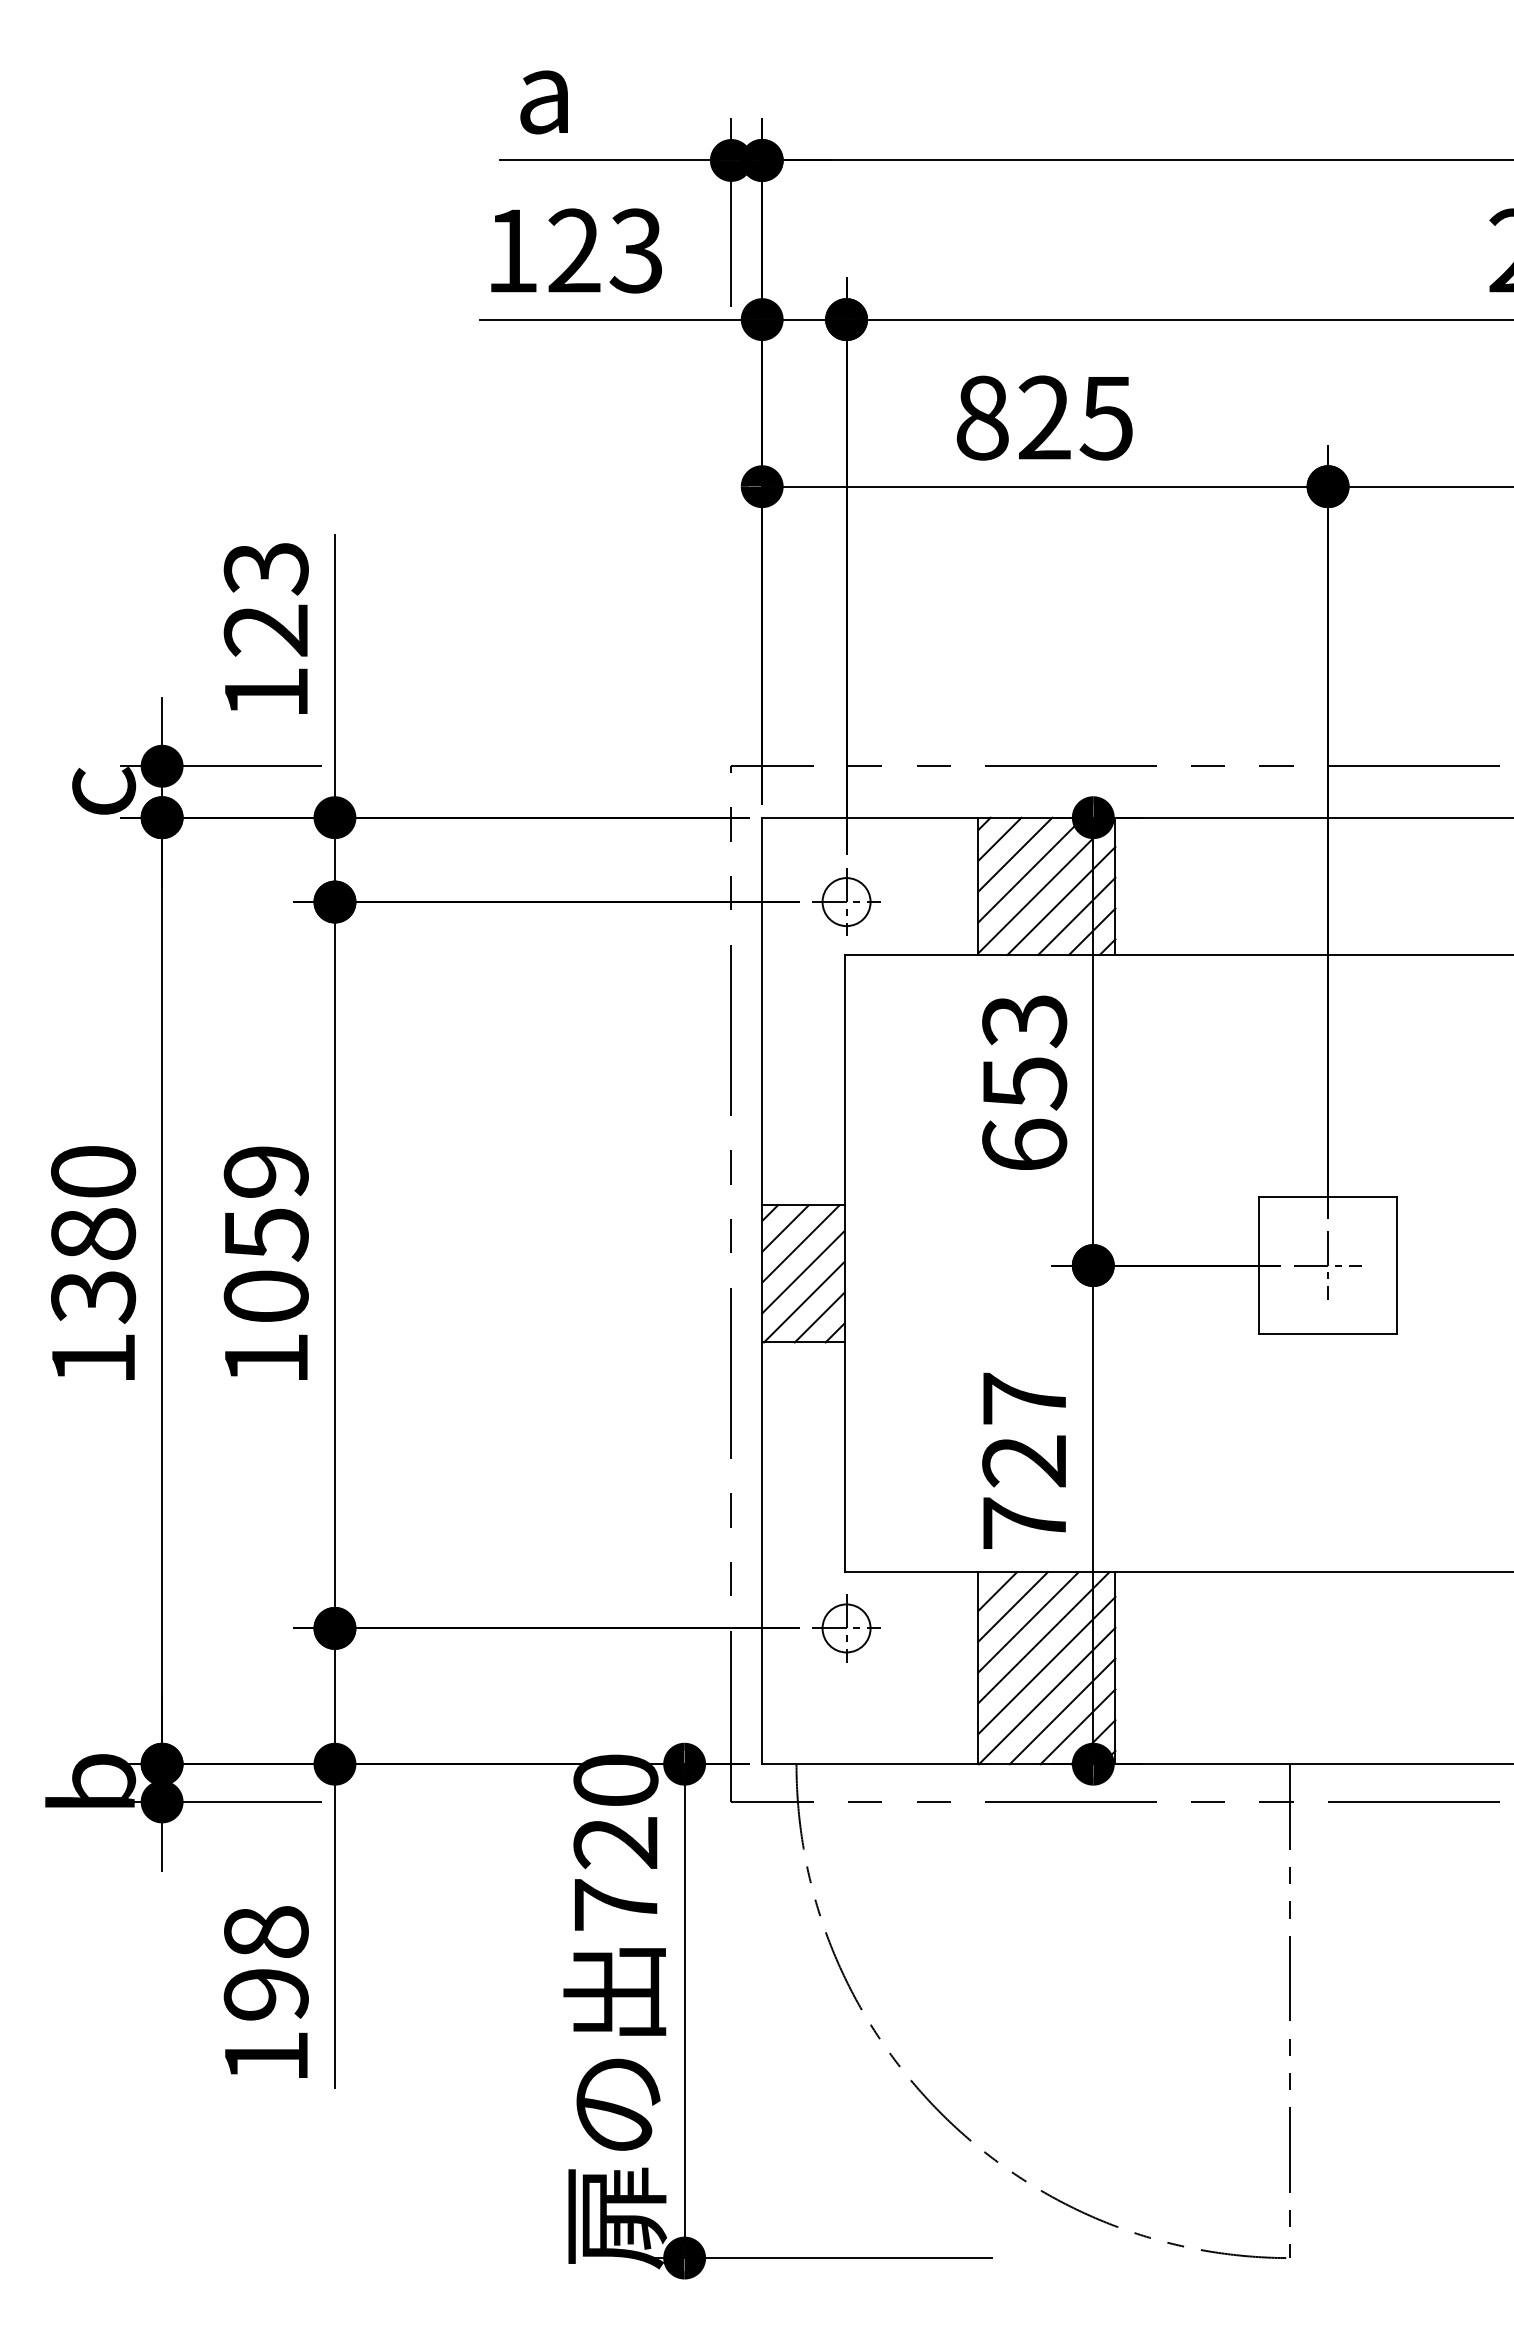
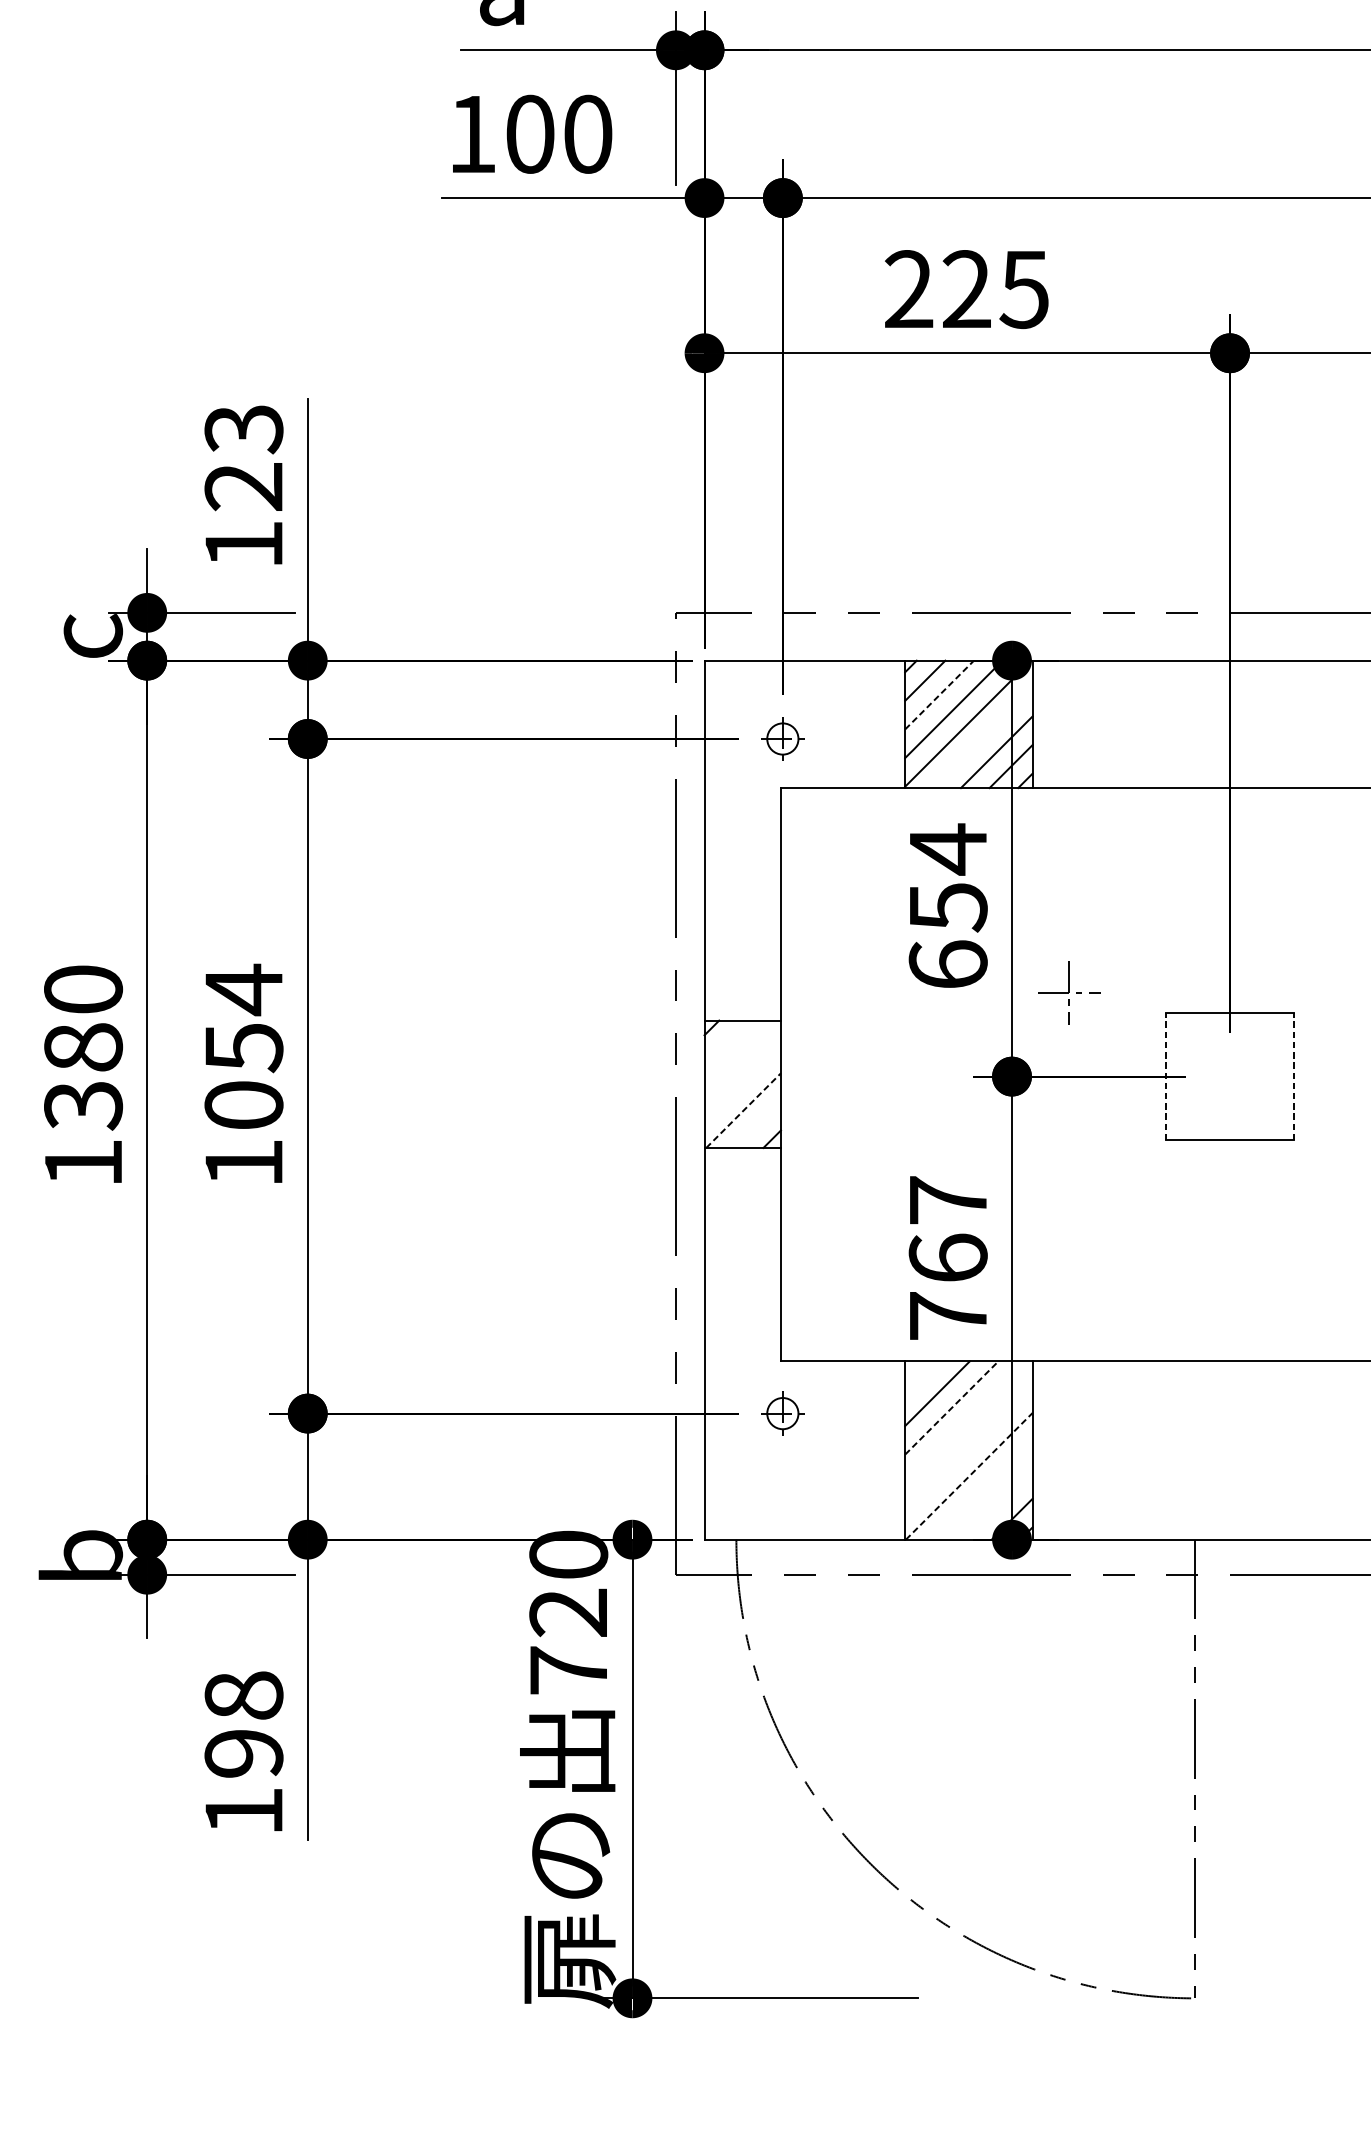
text: (605, 250) -> (559, 133), 123 -> 100
text: (982, 417) -> (909, 288), 825 -> 225
line: (1015, 854) -> (939, 694), solid -> dashed
line: (1061, 900) -> (982, 737), removed
part: (846, 901) -> (782, 738), size x0.7
text: (1024, 1020) -> (948, 849), 653 -> 654
text: (265, 1172) -> (243, 990), 1059 -> 1054
line: (785, 1228) -> (726, 1042), removed
line: (800, 1243) -> (740, 1056), removed
line: (1259, 1265) -> (1166, 1076), solid -> dashed
part: (1327, 1265) -> (1068, 992), moved
line: (1396, 1265) -> (1293, 1076), solid -> dashed
line: (803, 1272) -> (742, 1083), removed
line: (804, 1302) -> (743, 1110), solid -> dashed
line: (819, 1317) -> (757, 1124), removed
text: (1024, 1460) -> (948, 1257), 727 -> 767
line: (997, 1591) -> (923, 1379), removed
line: (1028, 1622) -> (951, 1408), solid -> dashed
part: (846, 1628) -> (782, 1413), size x0.7
line: (1043, 1637) -> (965, 1422), removed
line: (1046, 1665) -> (968, 1448), removed
line: (1047, 1695) -> (969, 1475), solid -> dashed
line: (1062, 1711) -> (983, 1490), removed
line: (1077, 1726) -> (997, 1504), removed

